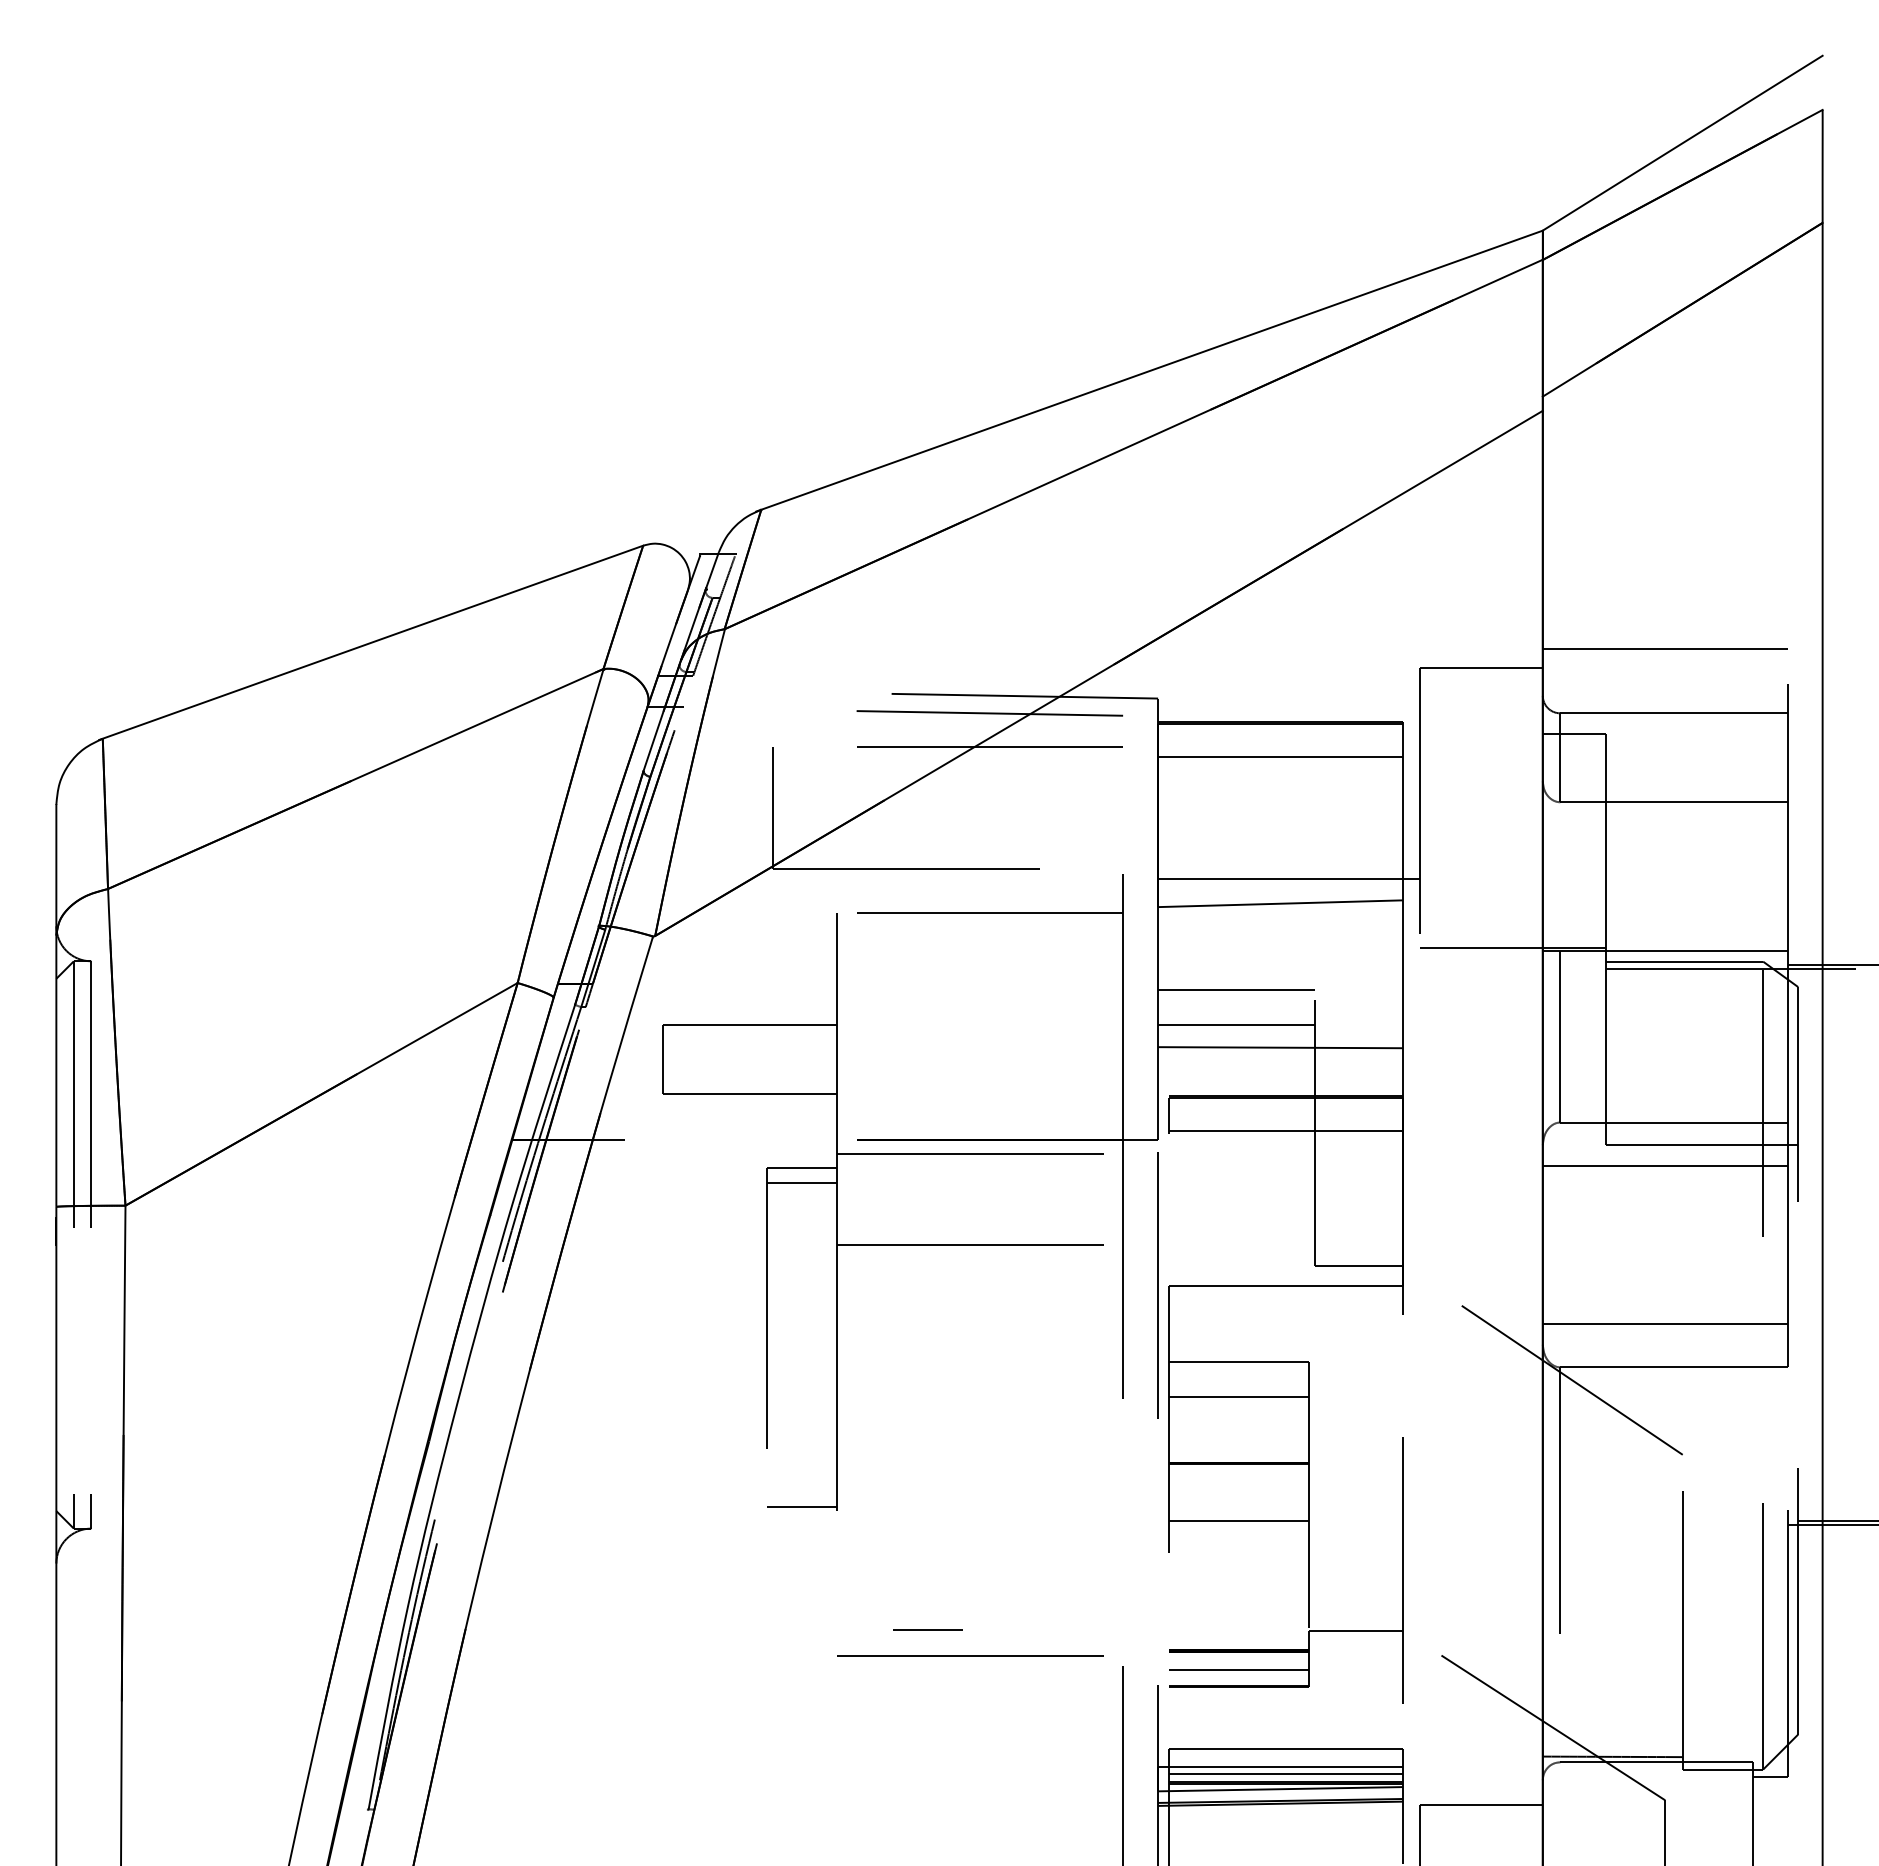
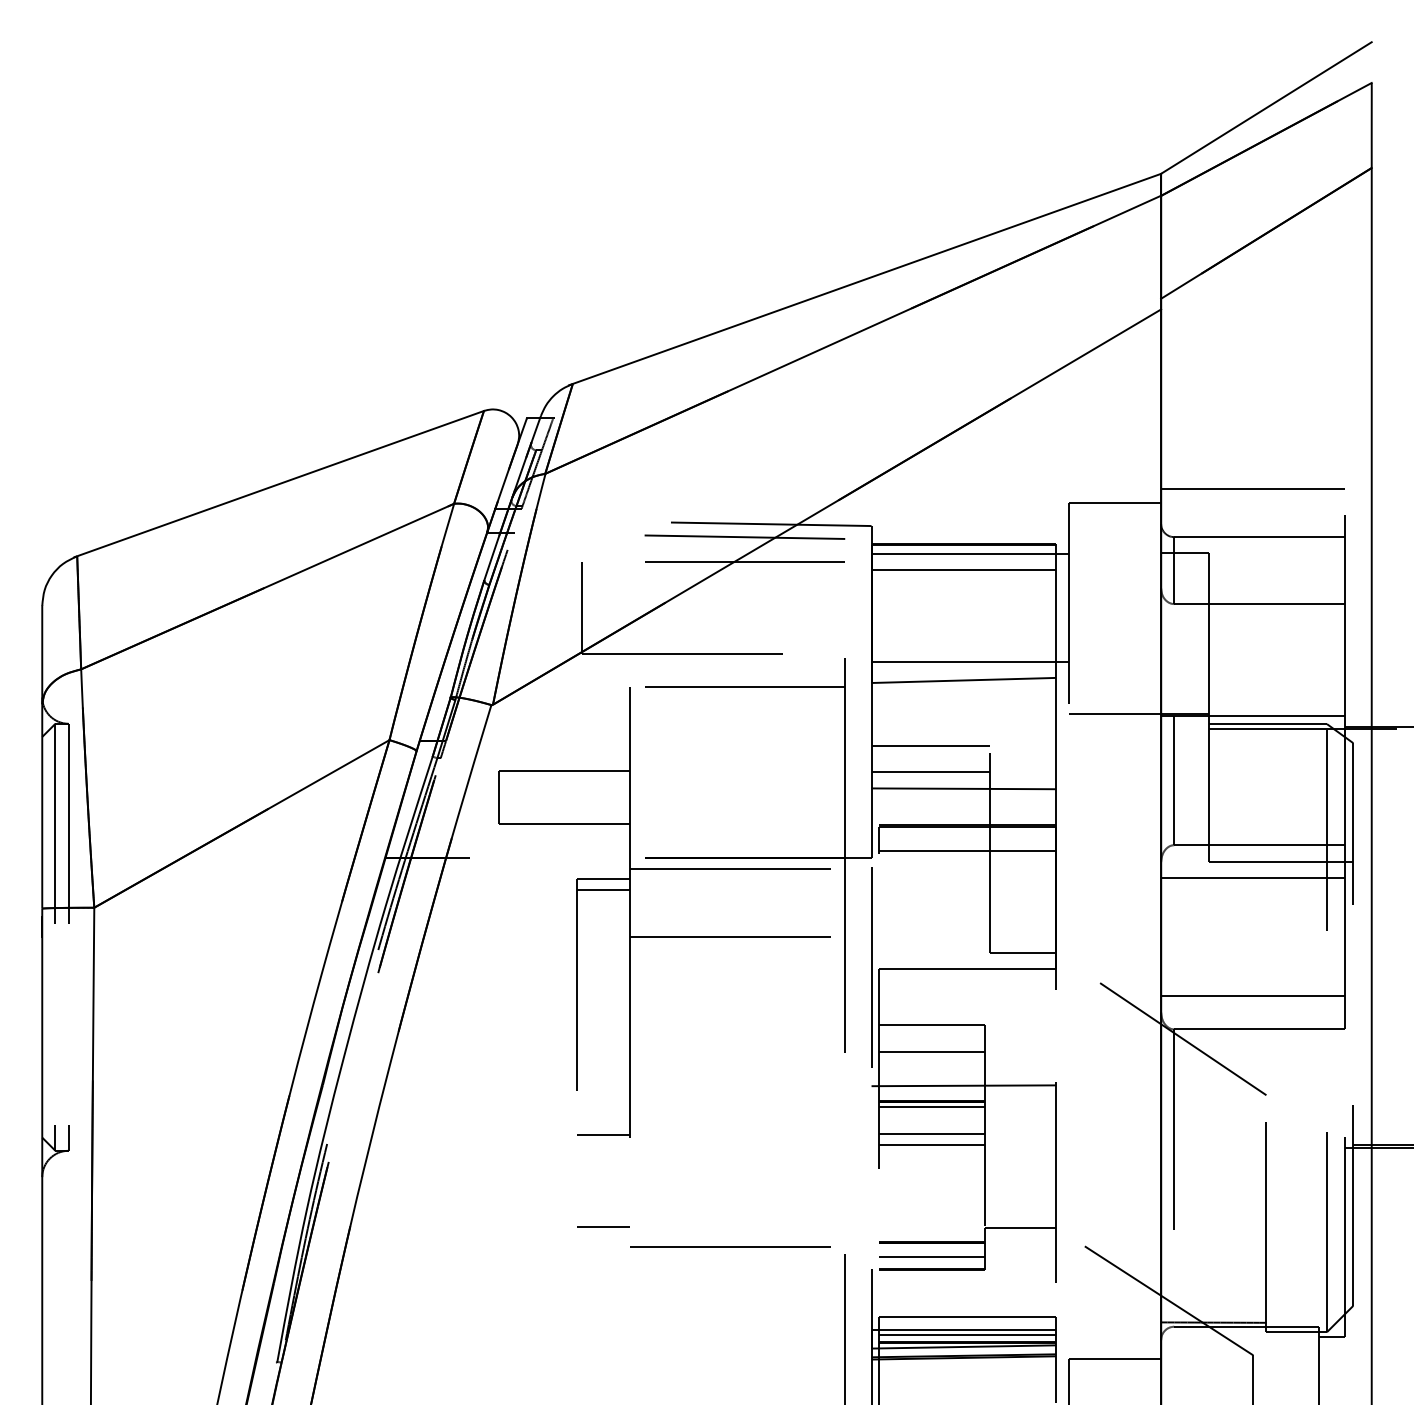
line: (1289, 736) -> (970, 554), added
line: (1280, 1441) -> (963, 1085), added
line: (1238, 1470) -> (932, 1107), added
line: (1238, 1505) -> (932, 1133), added
line: (927, 1629) -> (603, 1226), moved

